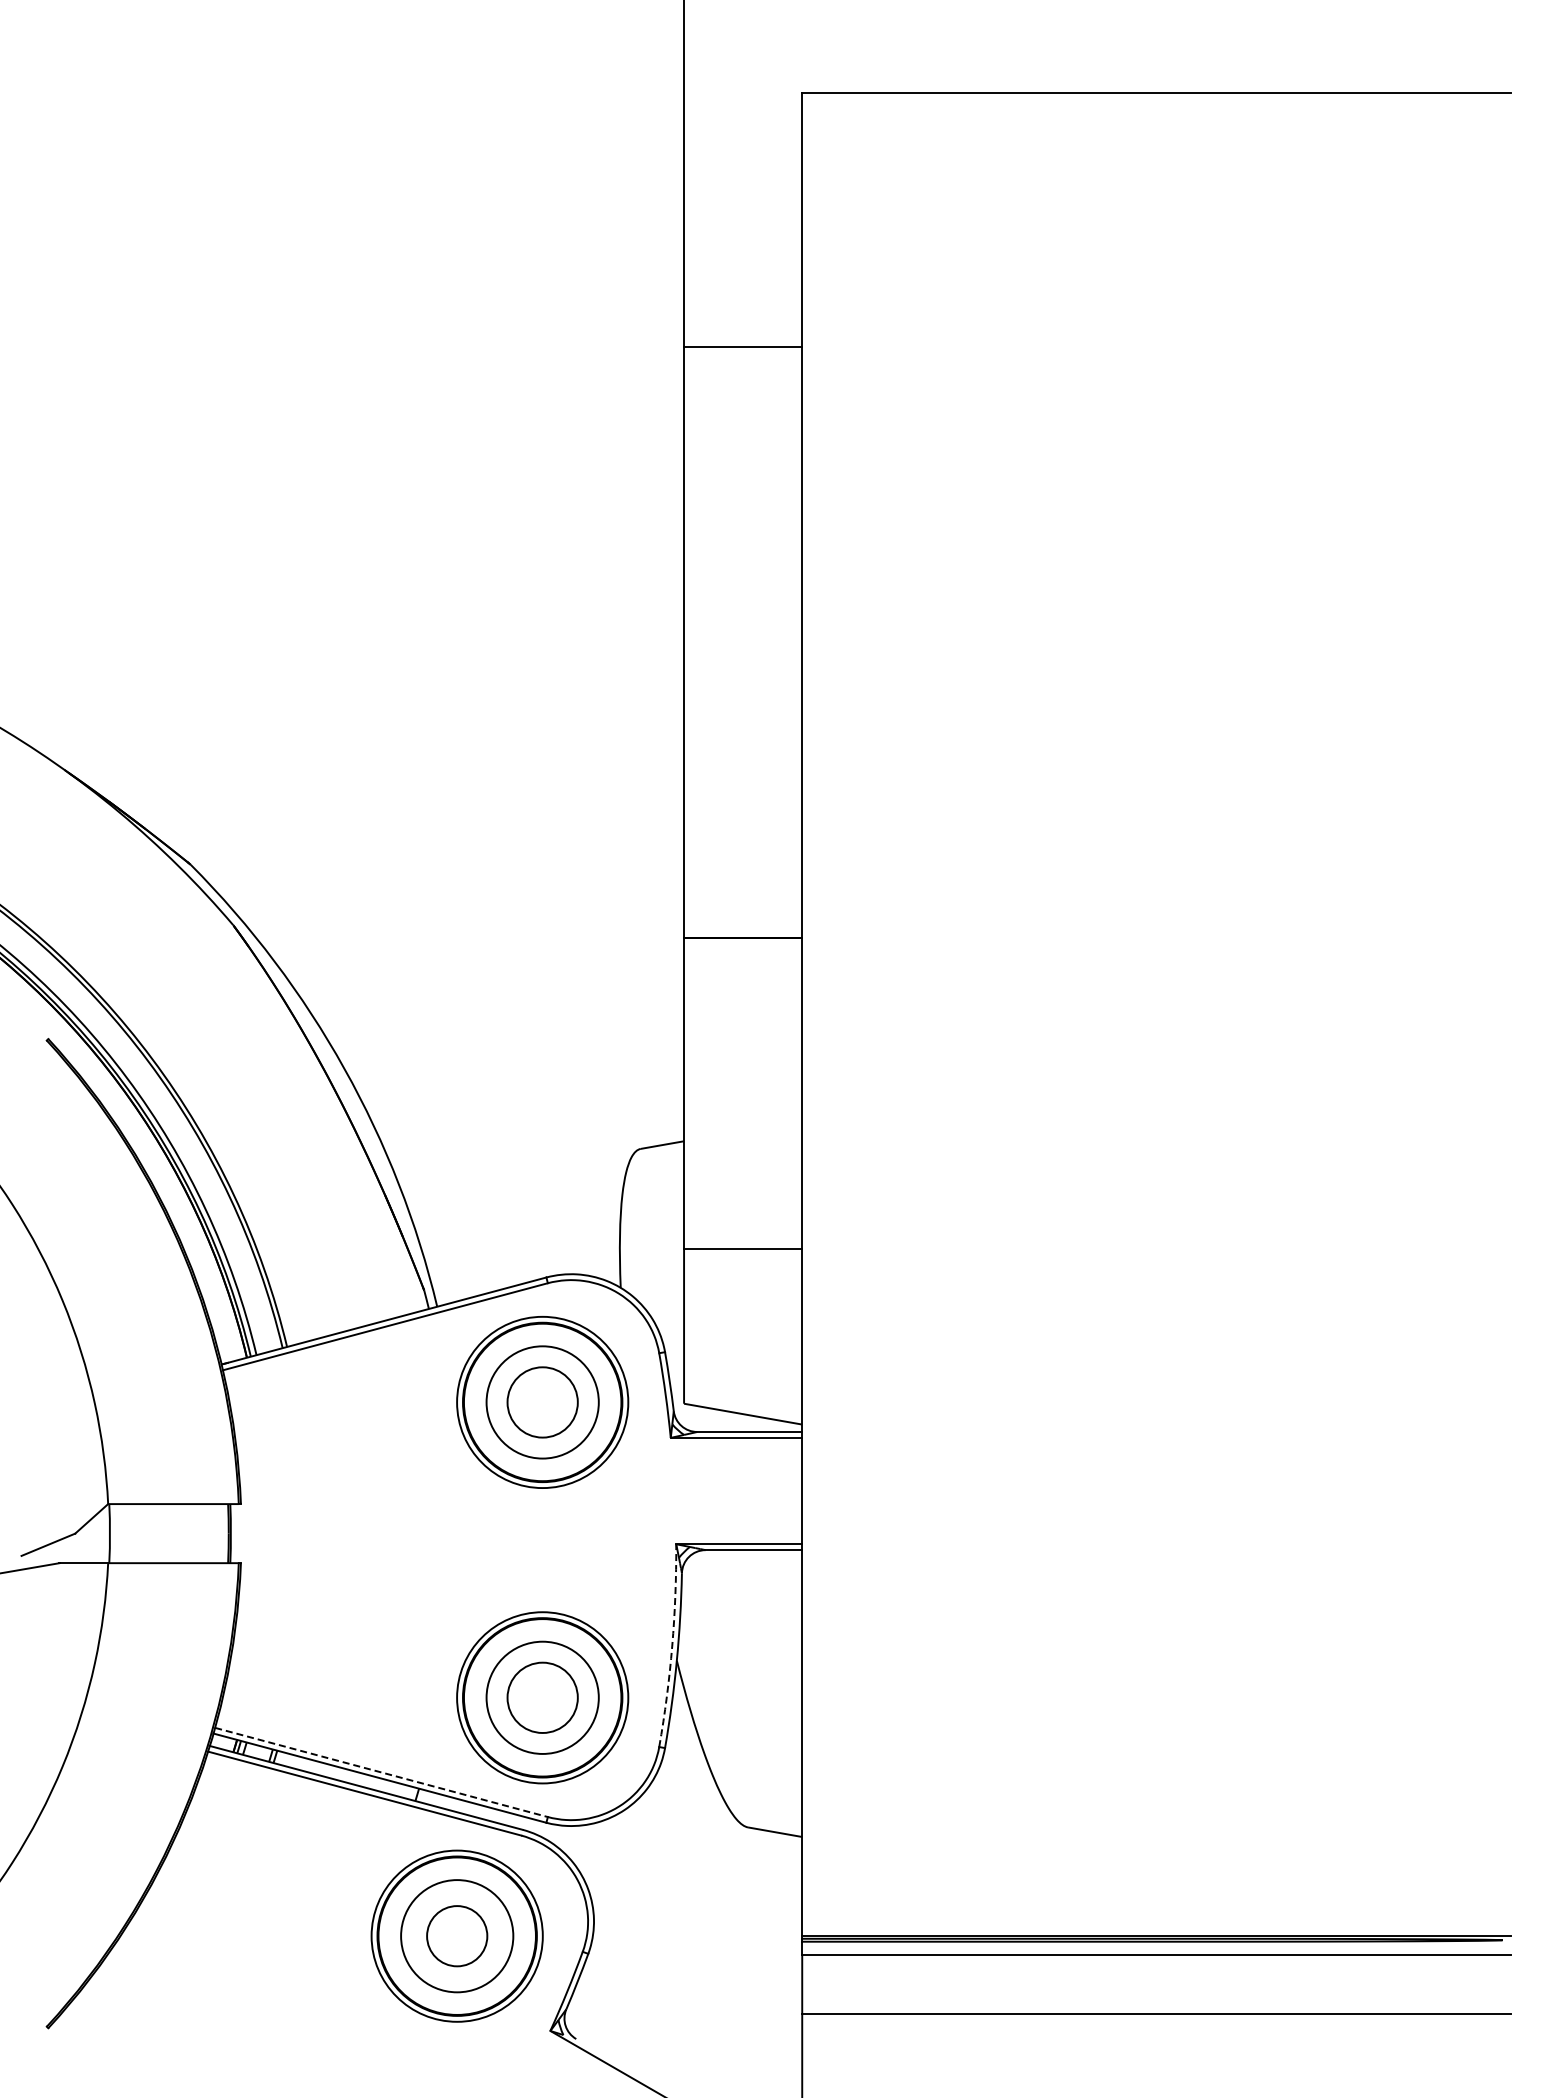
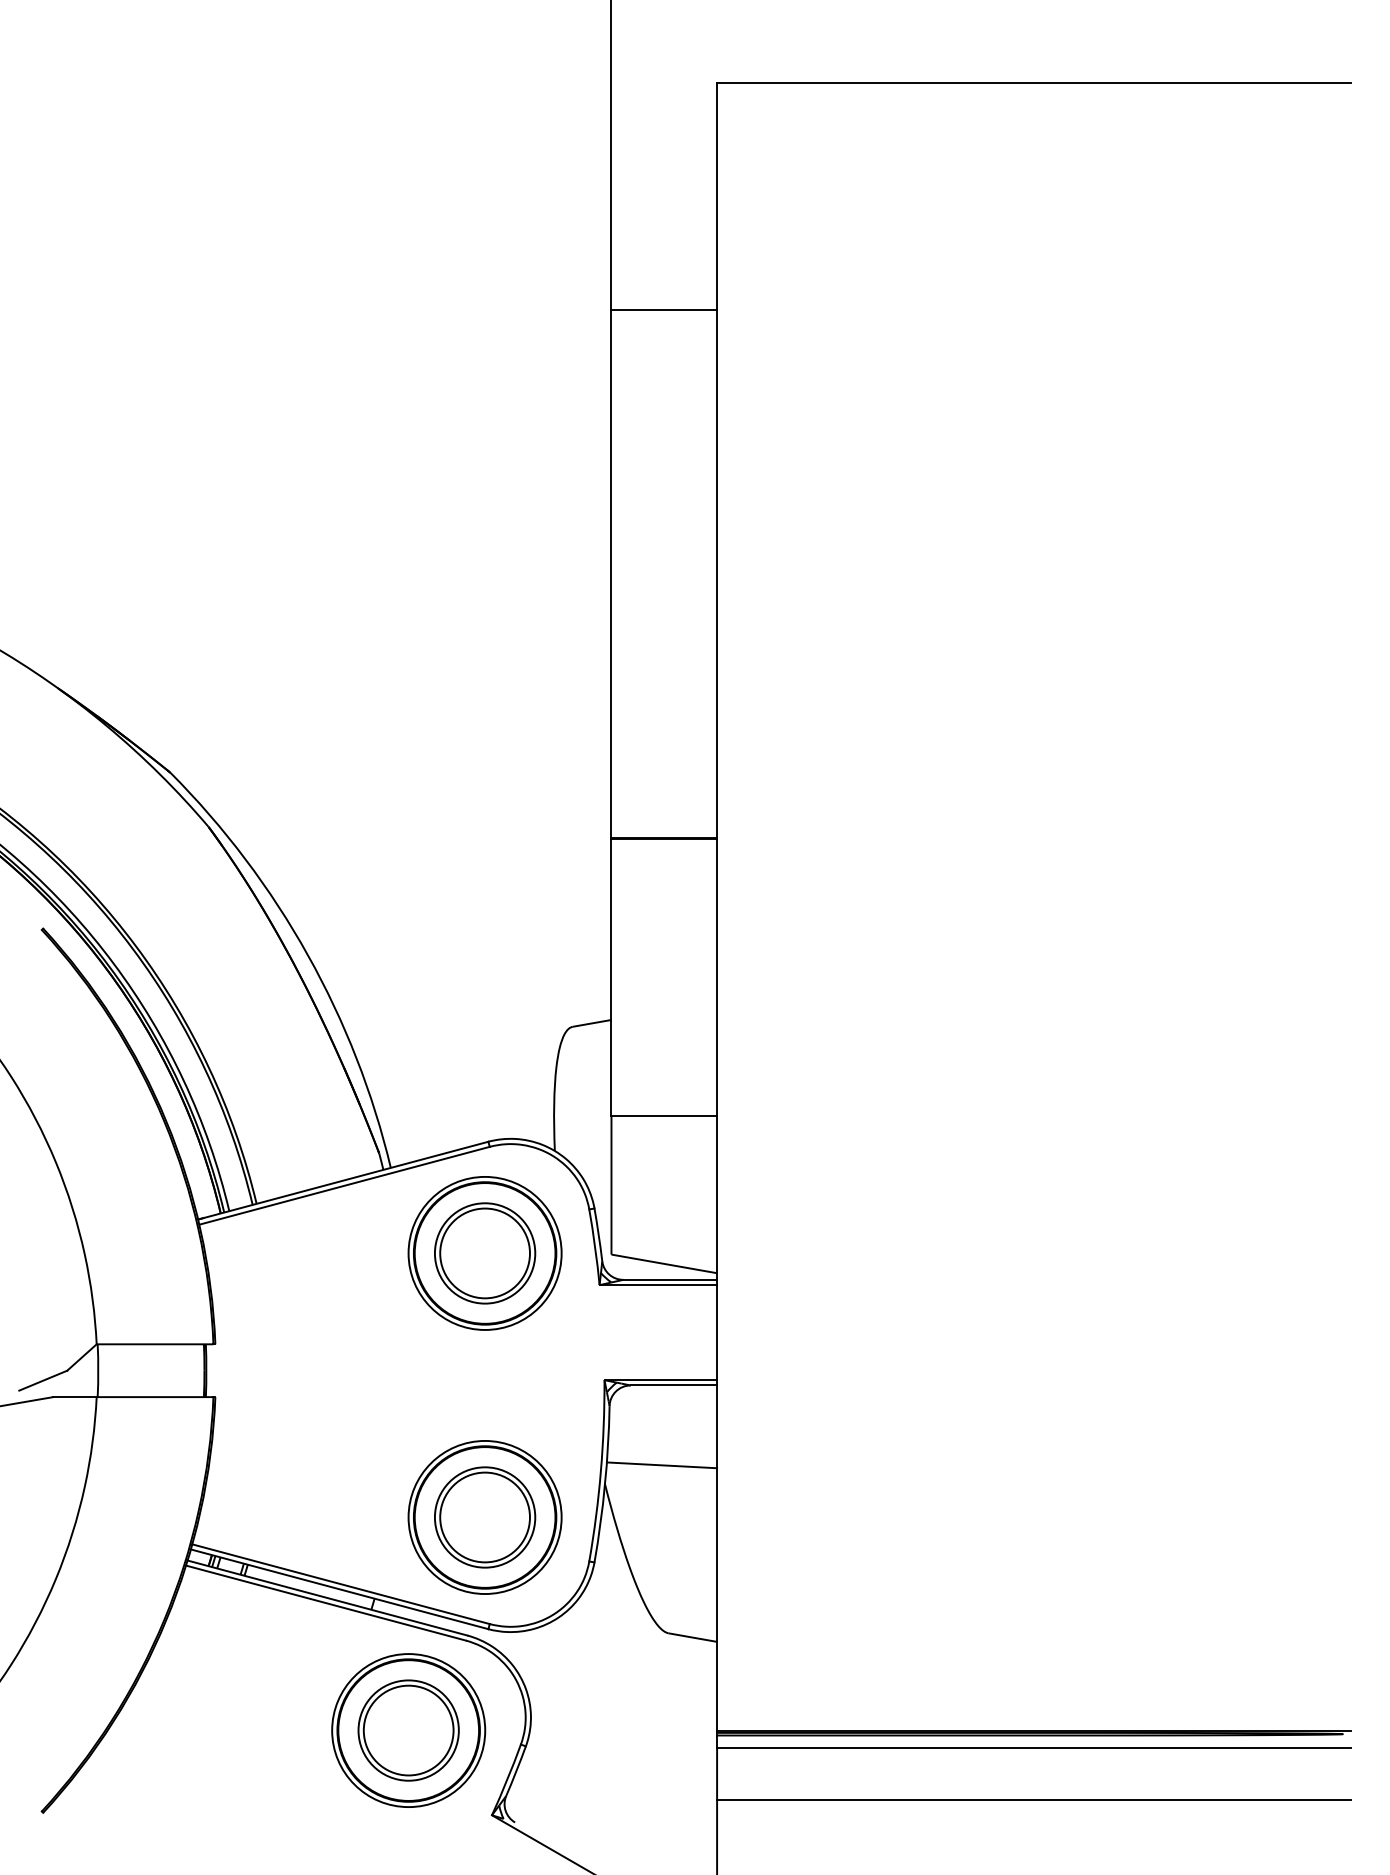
circle: (542, 1402) -> (484, 1253), size x1.43
line: (740, 1639) -> (661, 1465), added
arc: (672, 1646) -> (601, 1471), dashed -> solid
circle: (542, 1697) -> (484, 1517), size x1.43
line: (382, 1772) -> (341, 1584), dashed -> solid
circle: (457, 1935) -> (408, 1729), size x1.67

